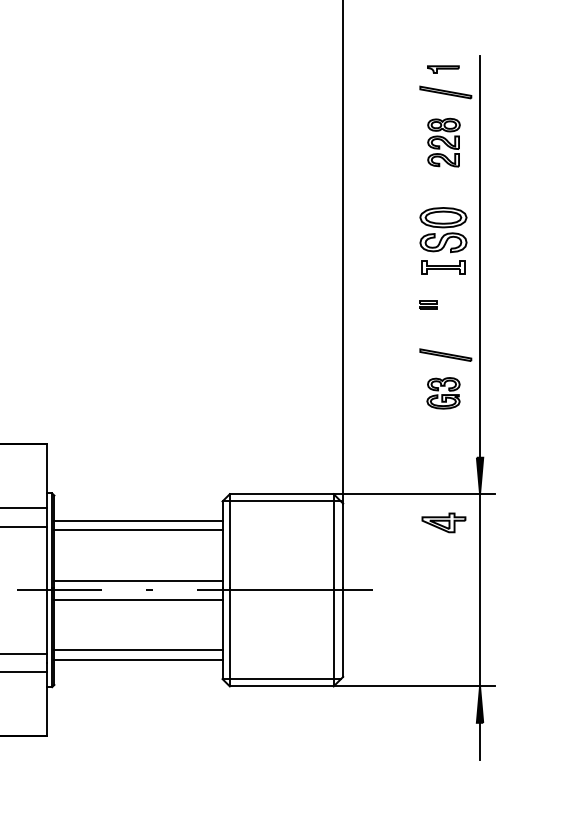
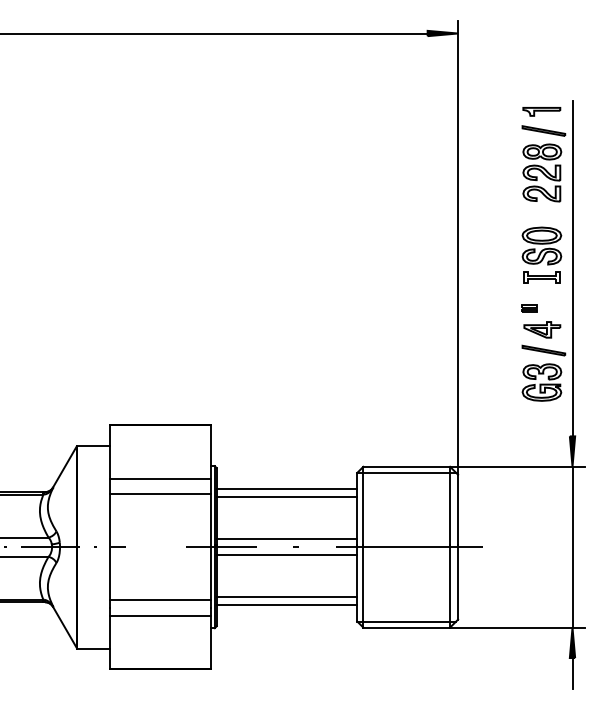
part: (442, 69) -> (541, 111), size x1.43
part: (444, 142) -> (542, 172), size x1.43
part: (442, 393) -> (541, 382), size x1.43
part: (444, 522) -> (542, 329), moved

